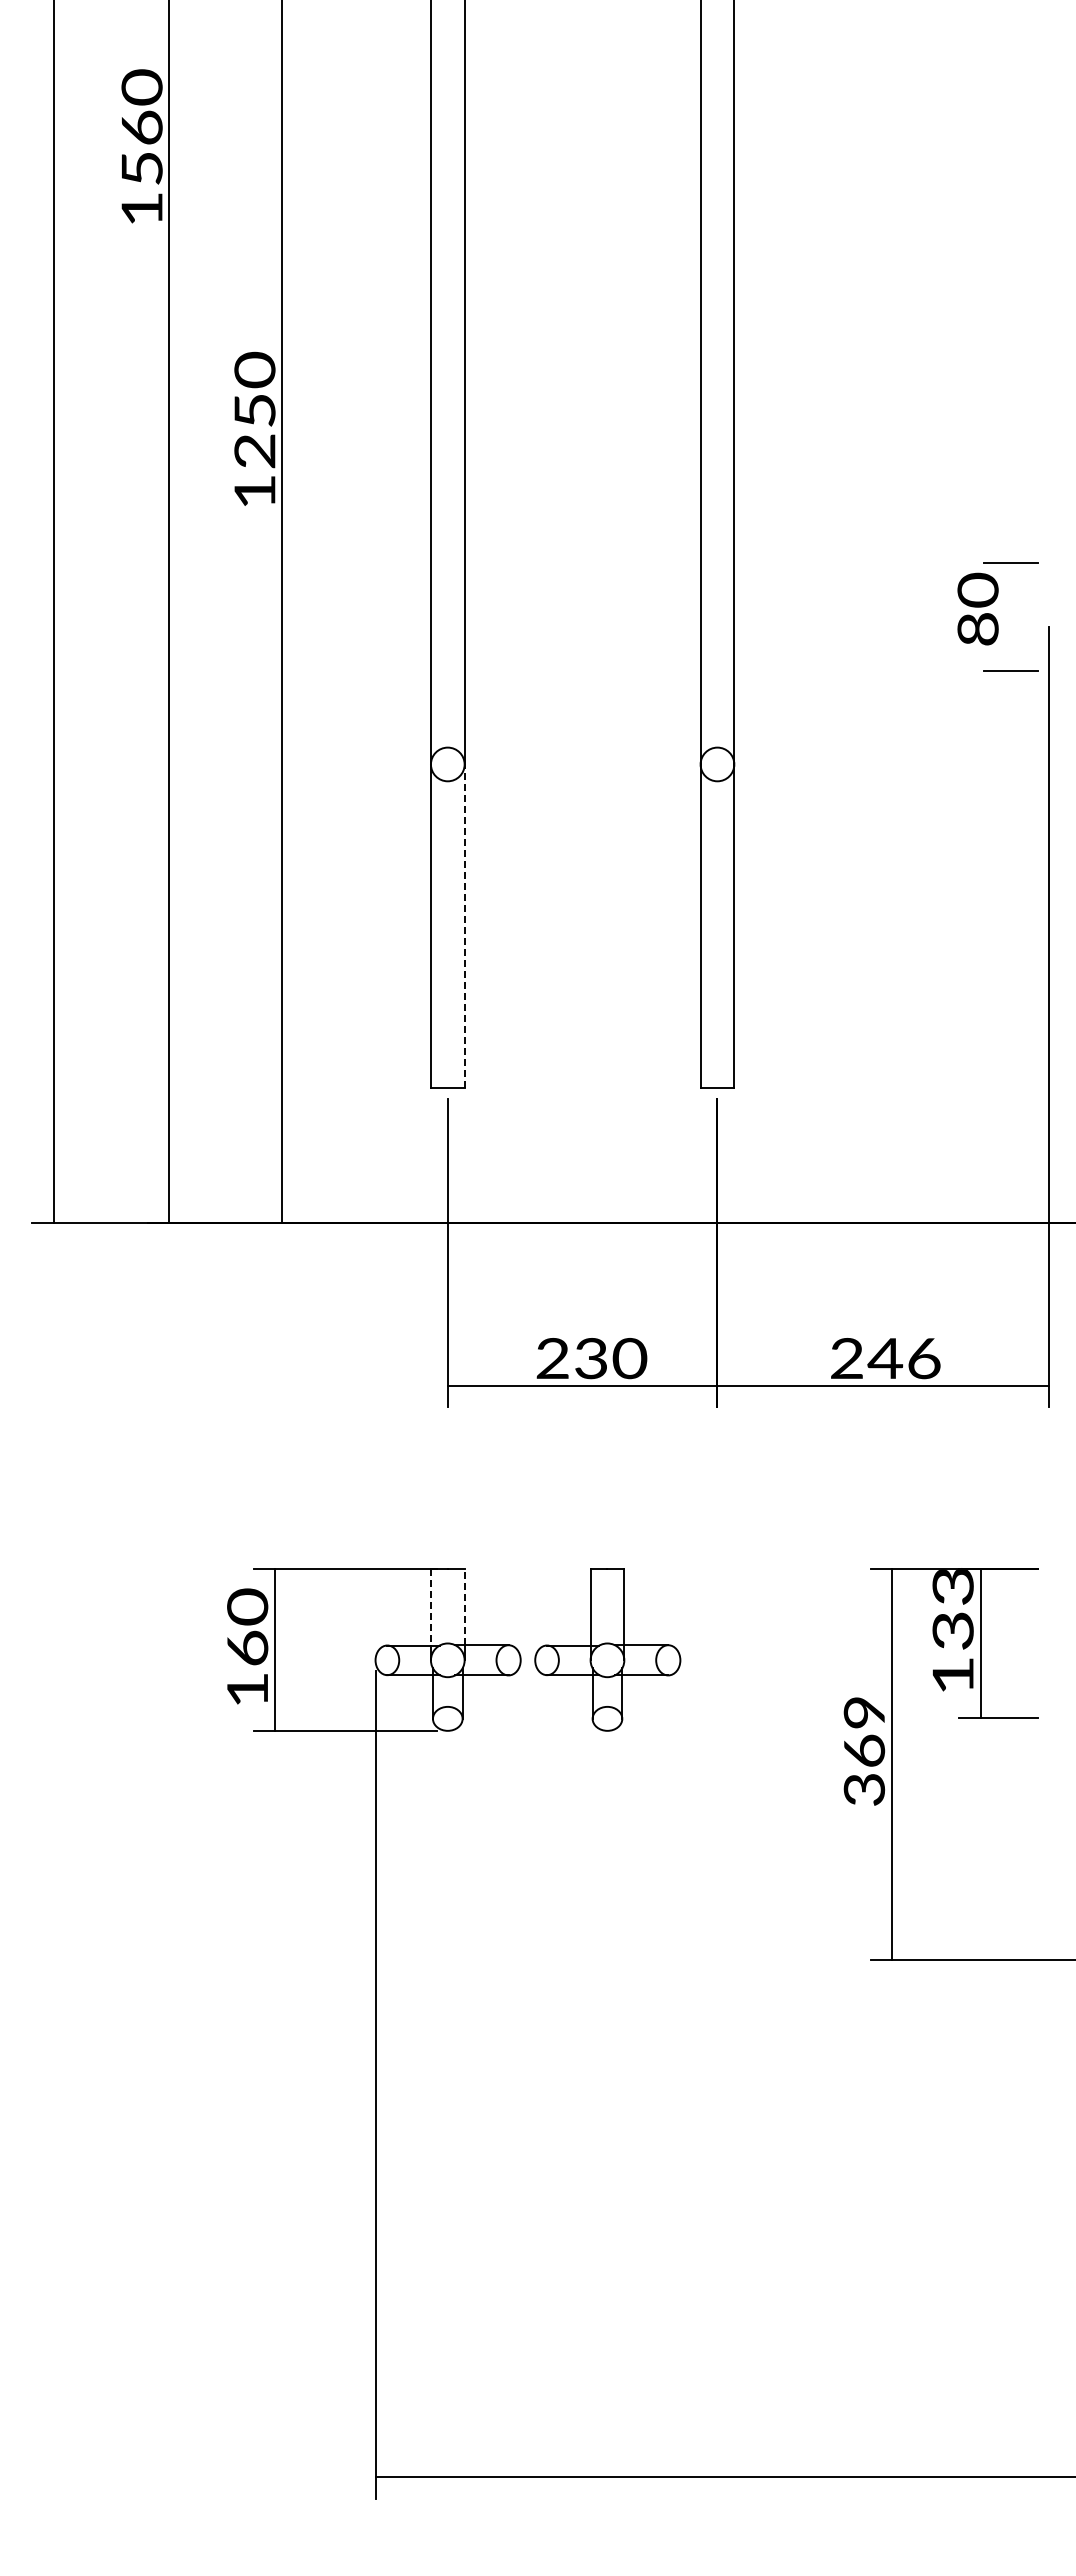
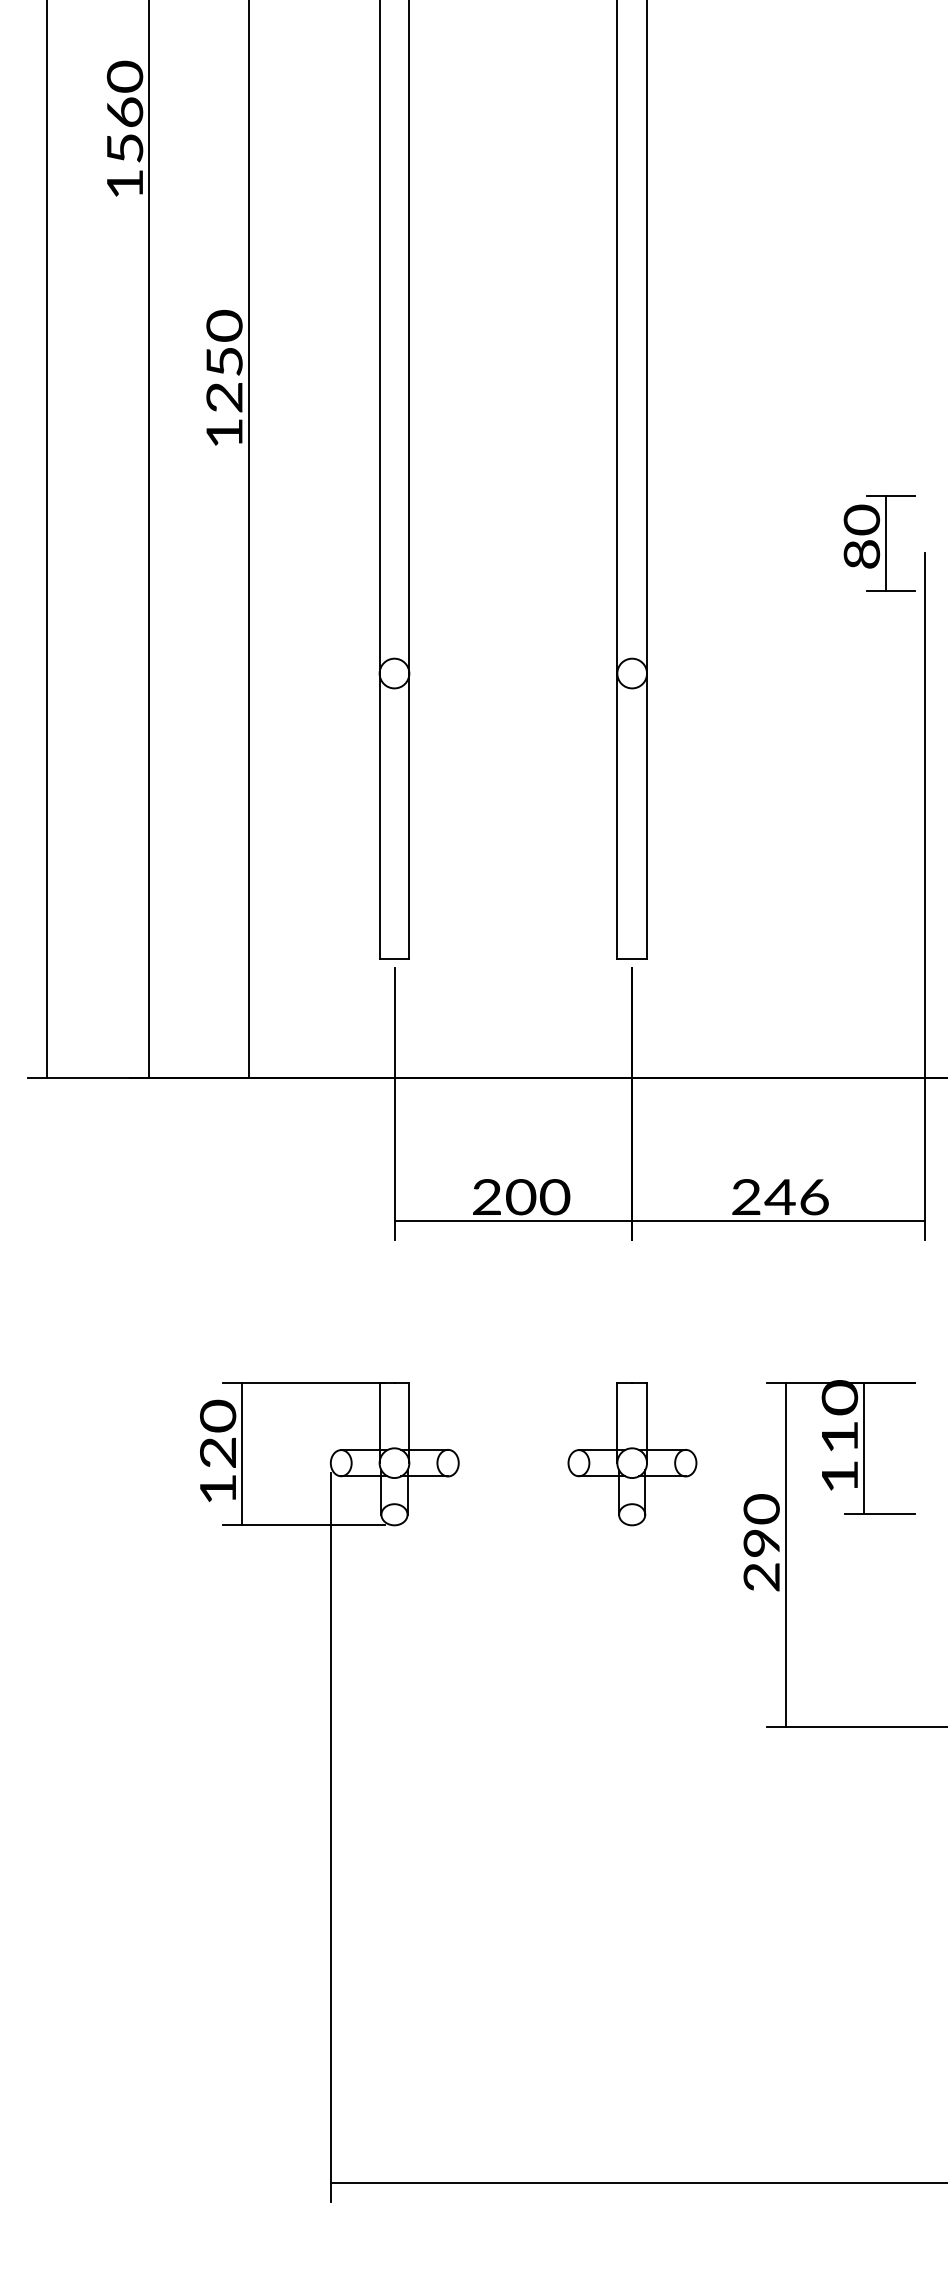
line: (1005, 616) -> (886, 543), added
line: (464, 926) -> (409, 816), dashed -> solid
text: (591, 1358) -> (521, 1197), 230 -> 200
line: (430, 1607) -> (379, 1416), dashed -> solid
line: (464, 1607) -> (409, 1416), dashed -> solid
text: (952, 1607) -> (839, 1416), 133 -> 110
text: (247, 1647) -> (217, 1451), 160 -> 120
part: (607, 1649) -> (632, 1453), moved
text: (864, 1750) -> (761, 1542), 369 -> 290

